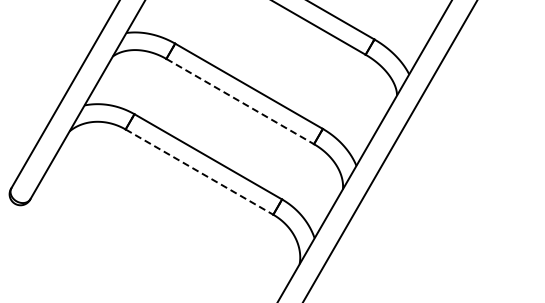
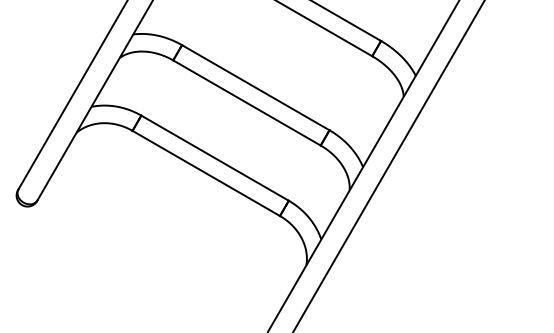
line: (240, 102) -> (247, 103), dashed -> solid
line: (199, 172) -> (206, 173), dashed -> solid

